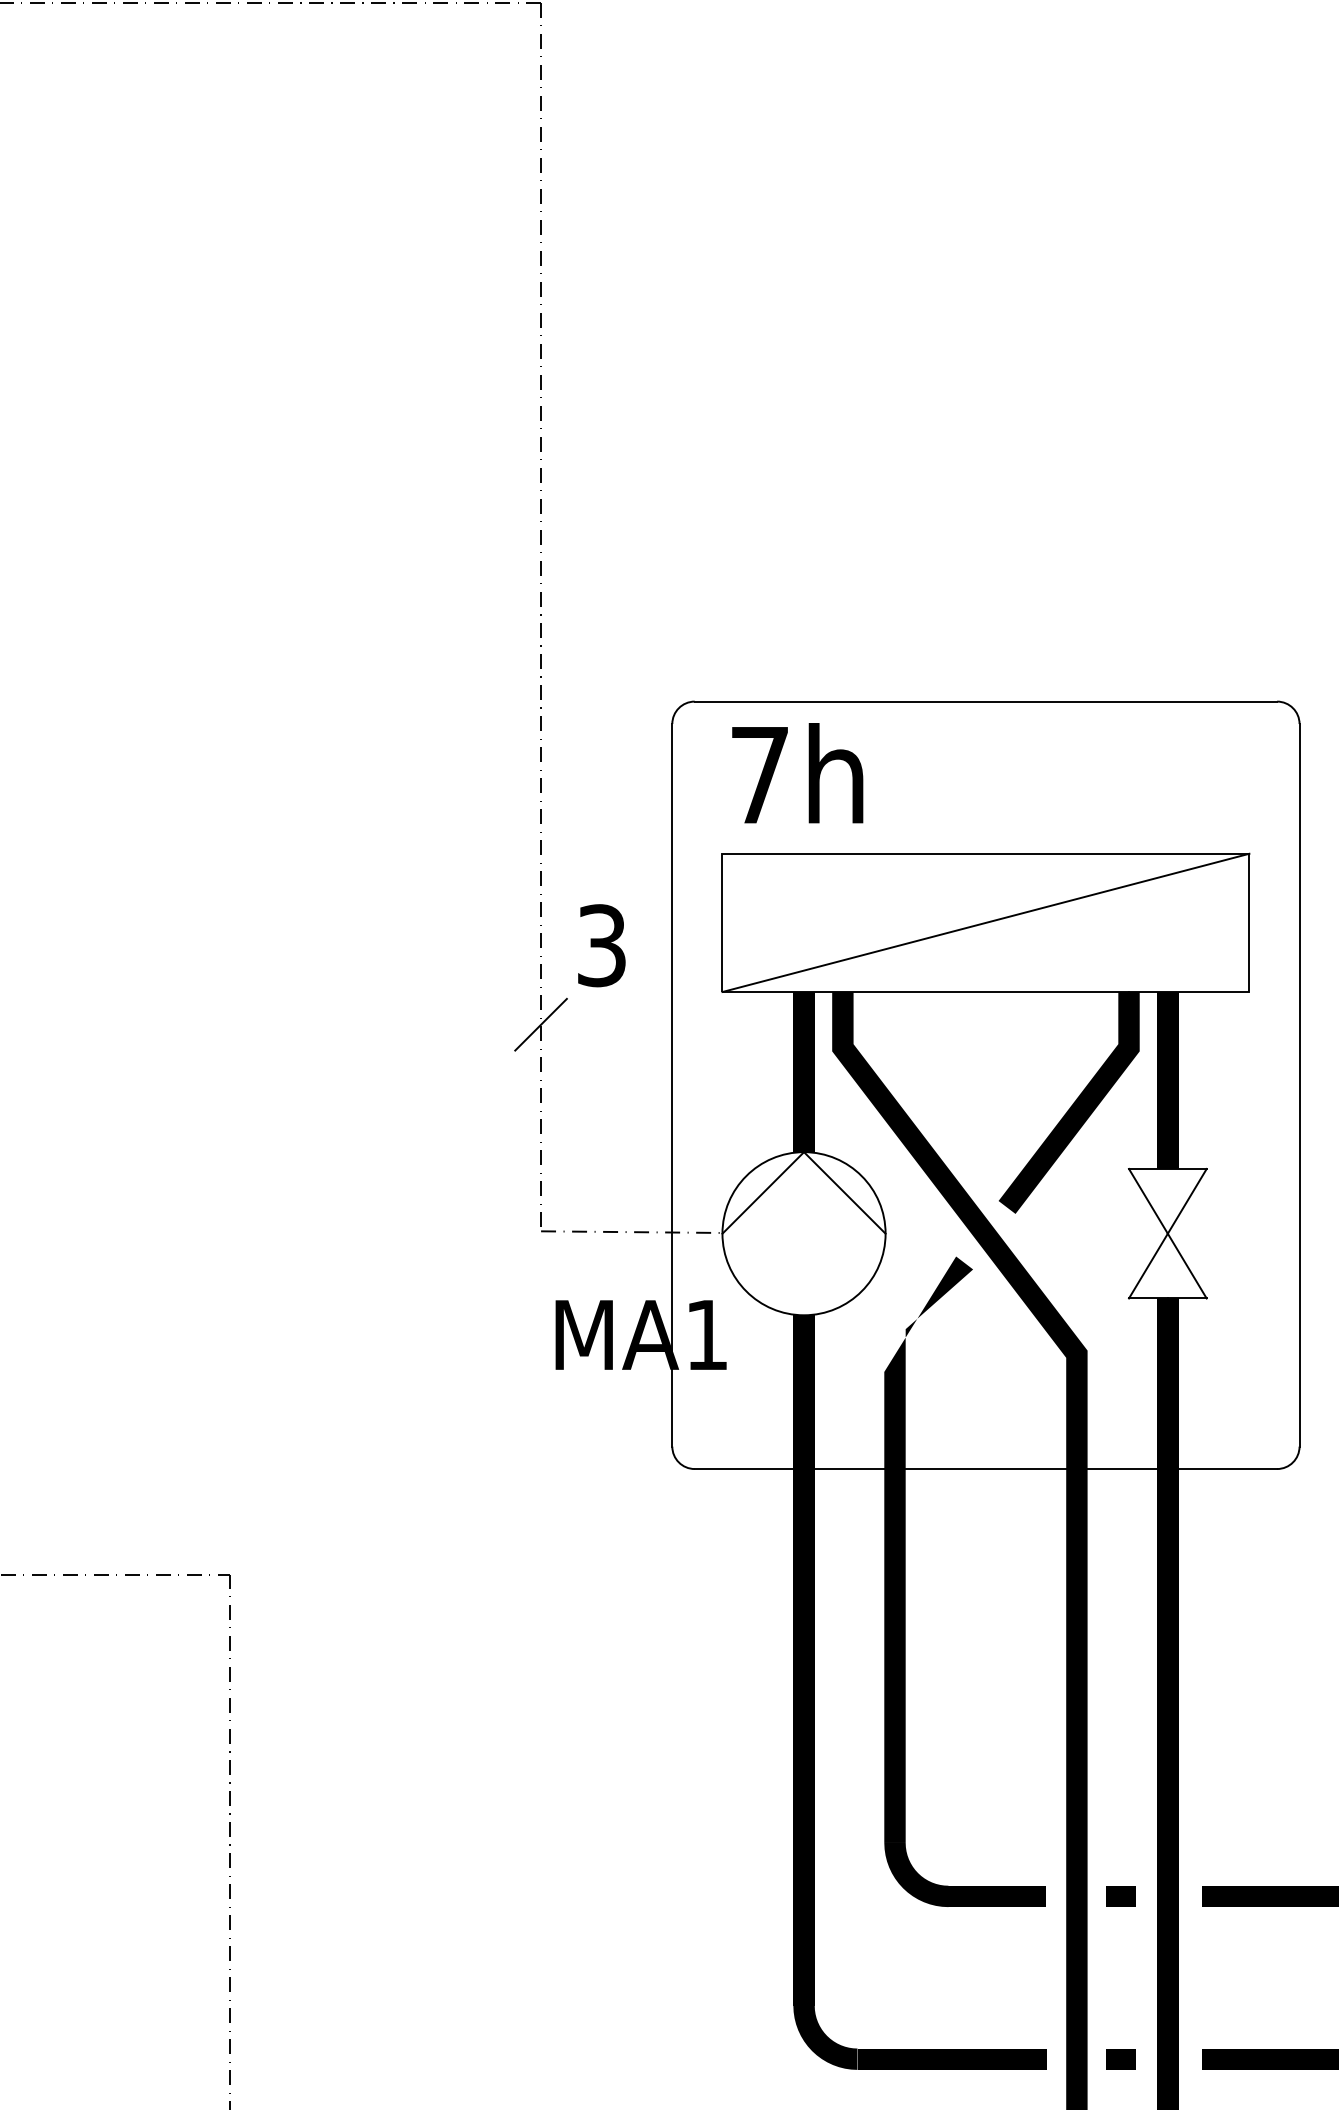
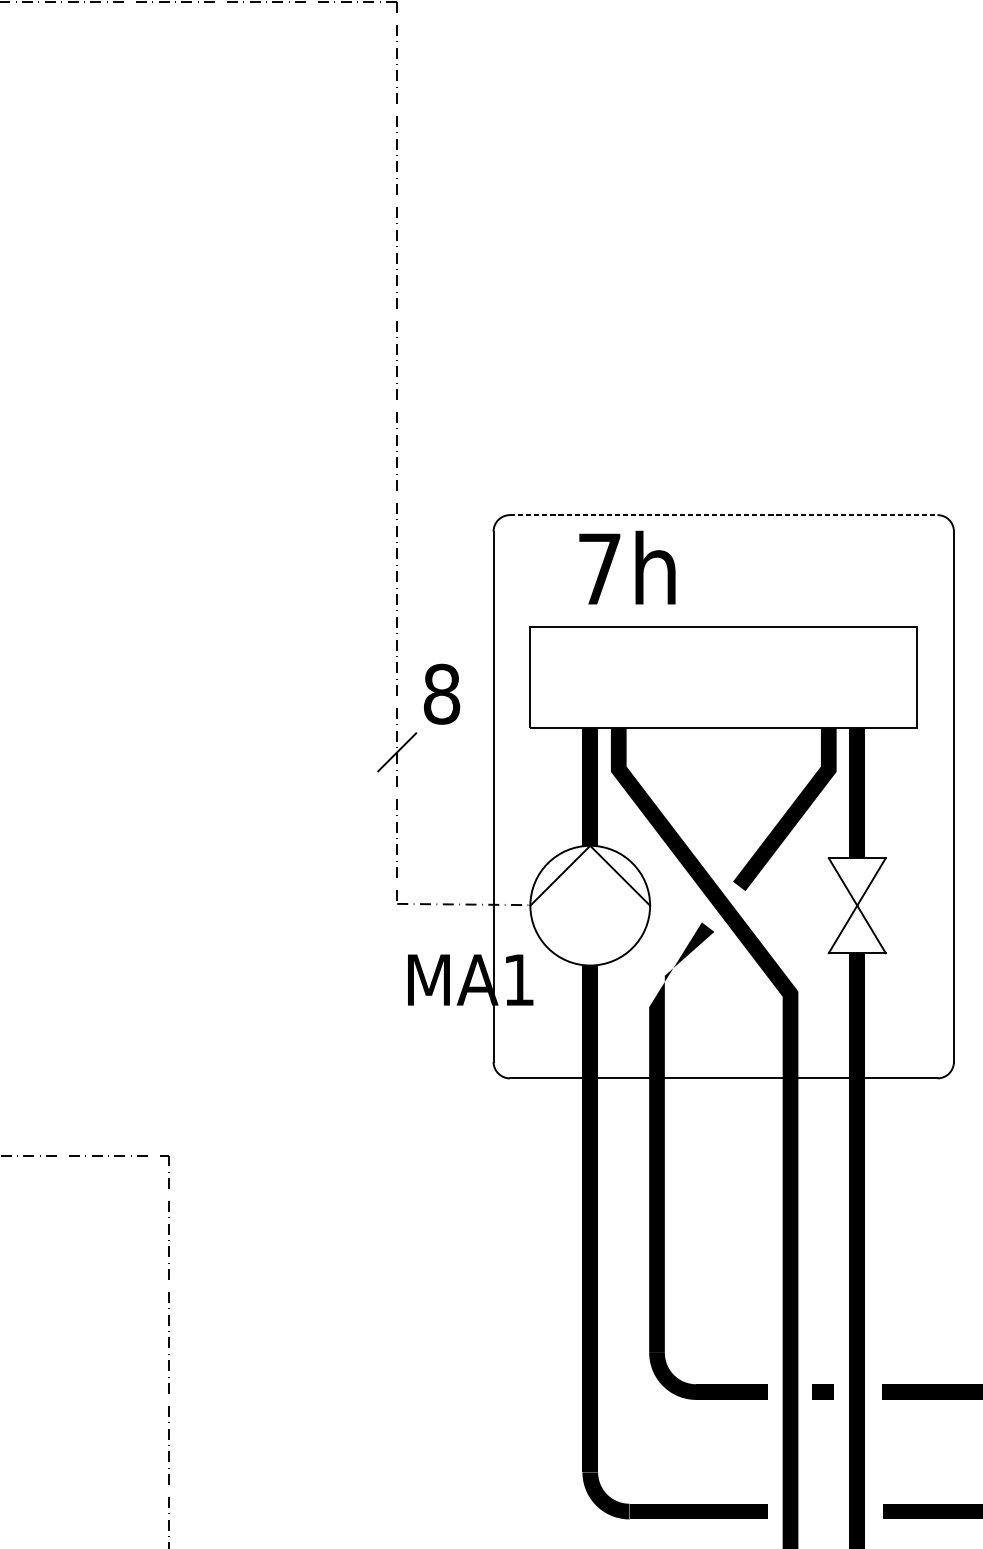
line: (986, 701) -> (724, 515), solid -> dashed
text: (797, 773) -> (627, 567), moved
line: (985, 922) -> (723, 677), removed
text: (601, 945) -> (441, 694), 3 -> 8
line: (1120, 2059) -> (822, 1511), removed

